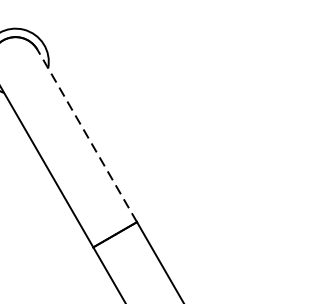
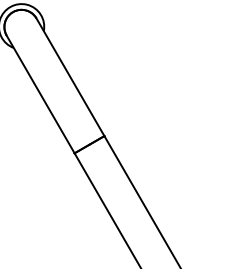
line: (87, 136) -> (70, 77), dashed -> solid

